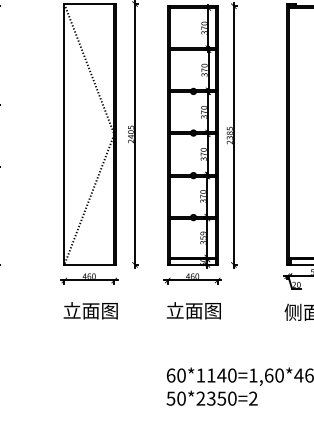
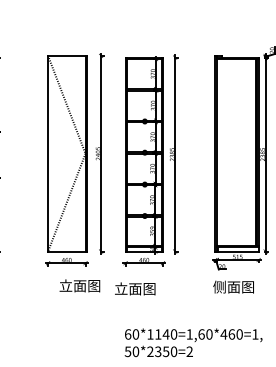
text: (90, 310) -> (79, 285), moved
text: (194, 310) -> (135, 288), moved

